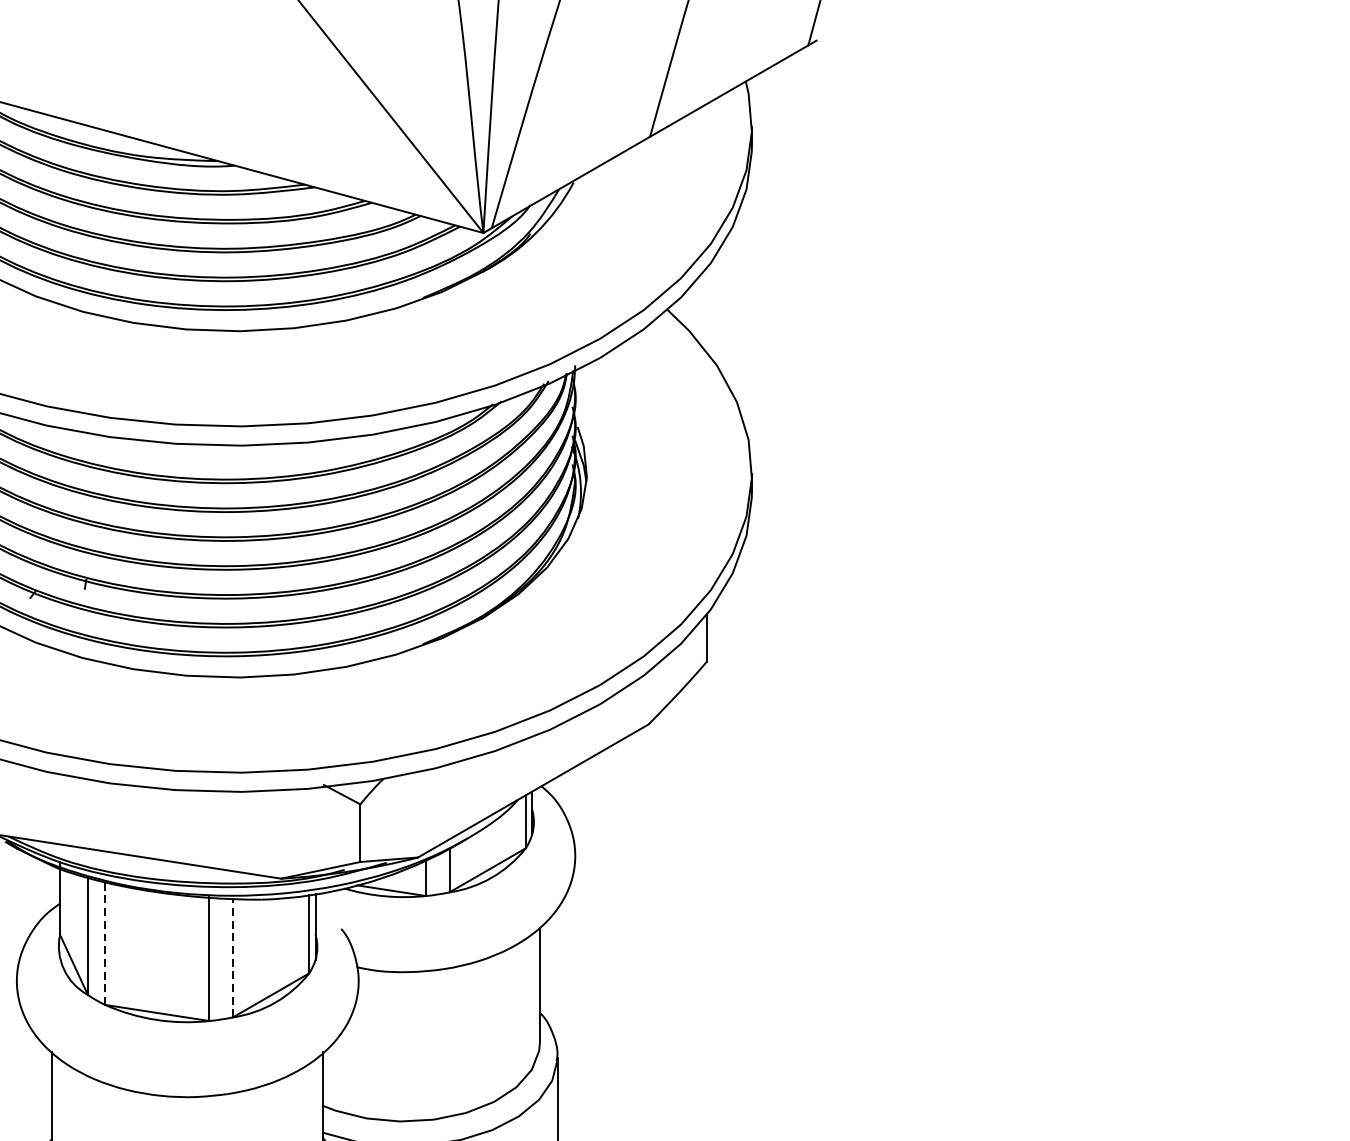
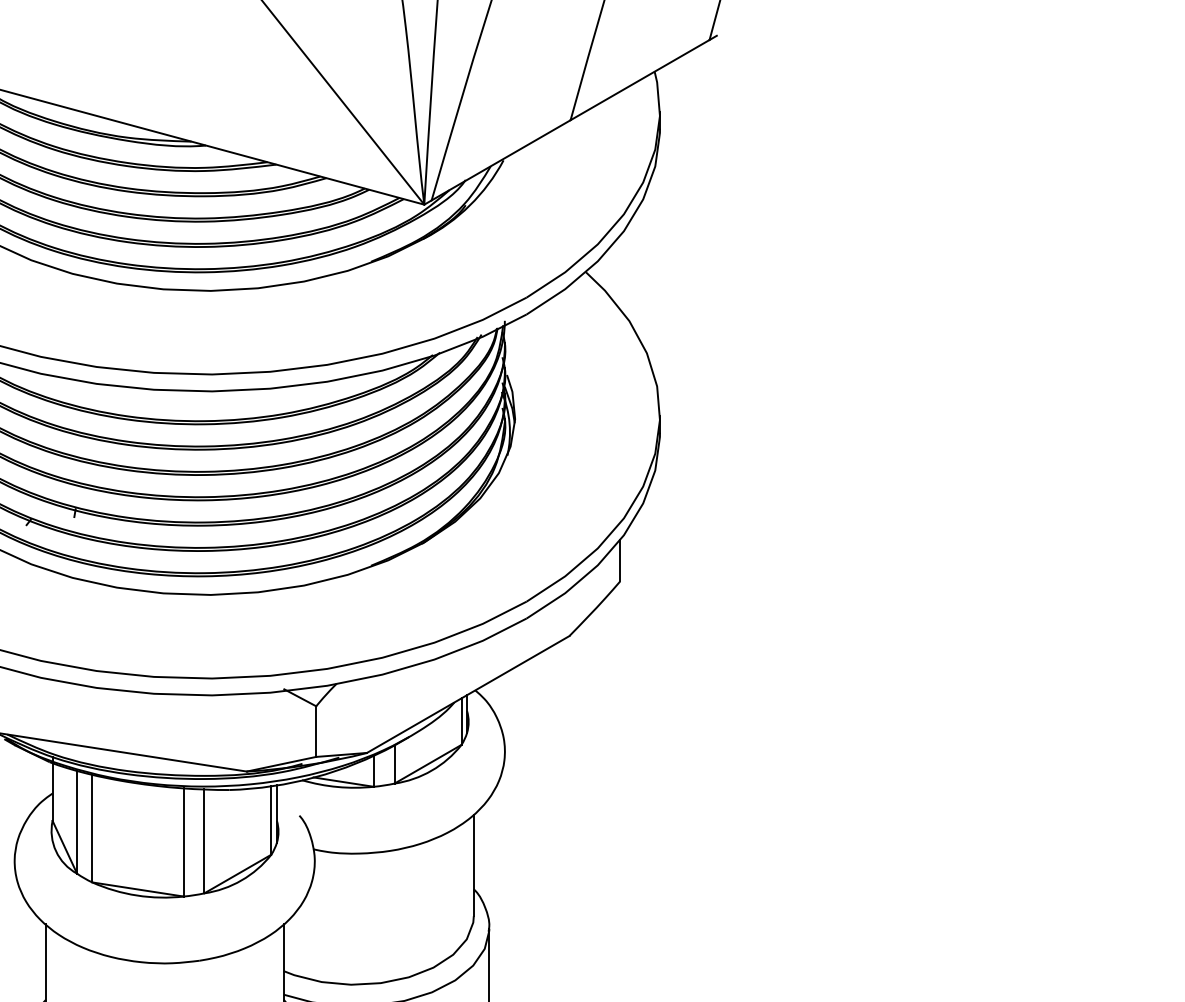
line: (105, 942) -> (92, 827), dashed -> solid
line: (233, 957) -> (204, 840), dashed -> solid

